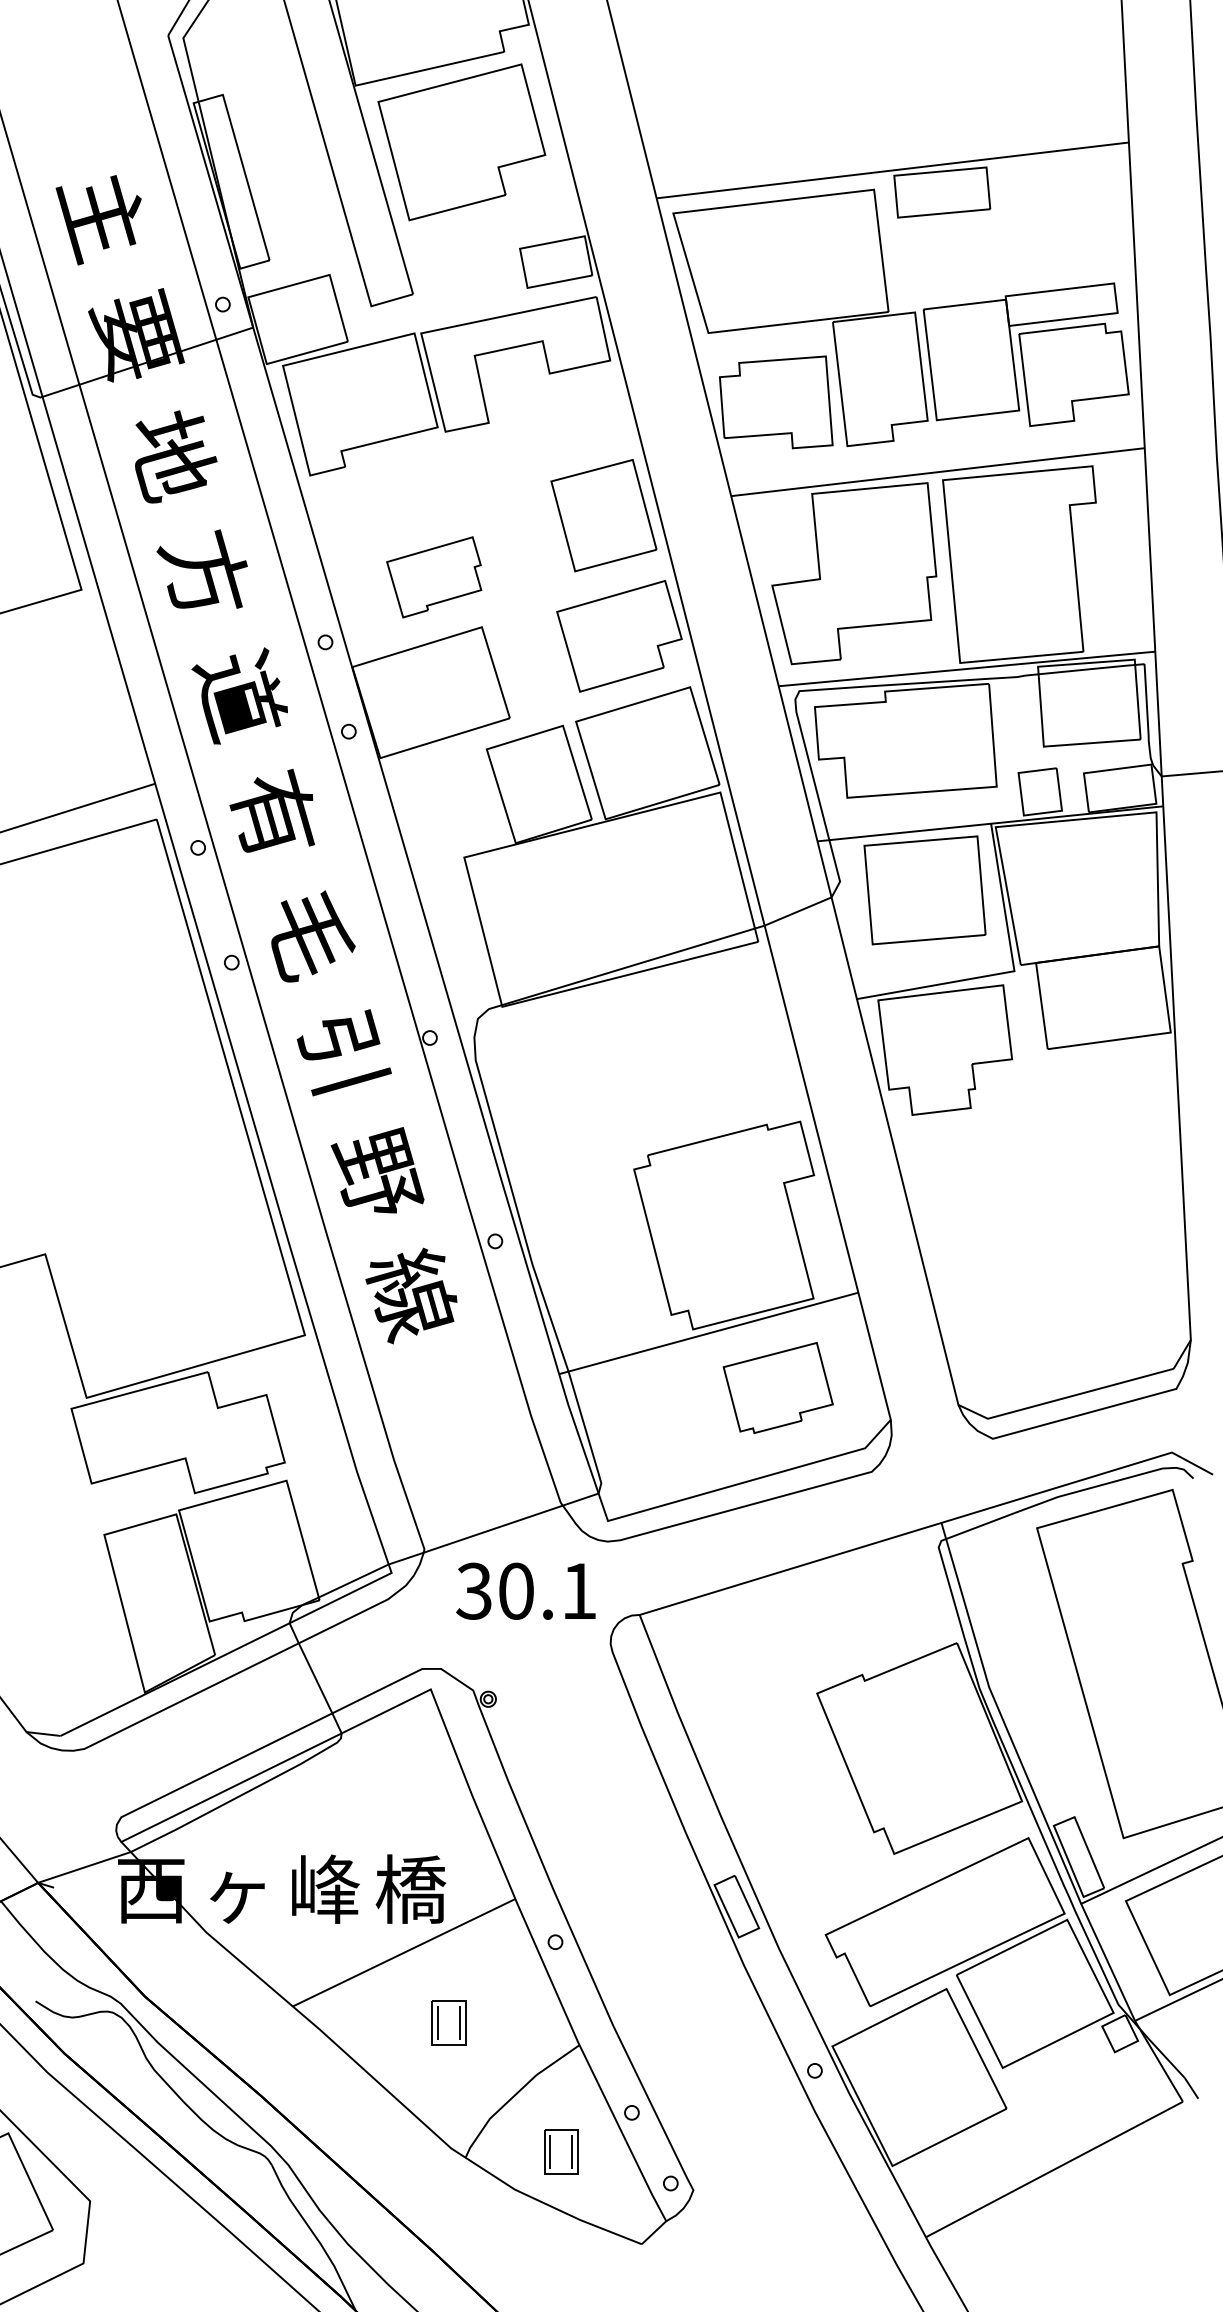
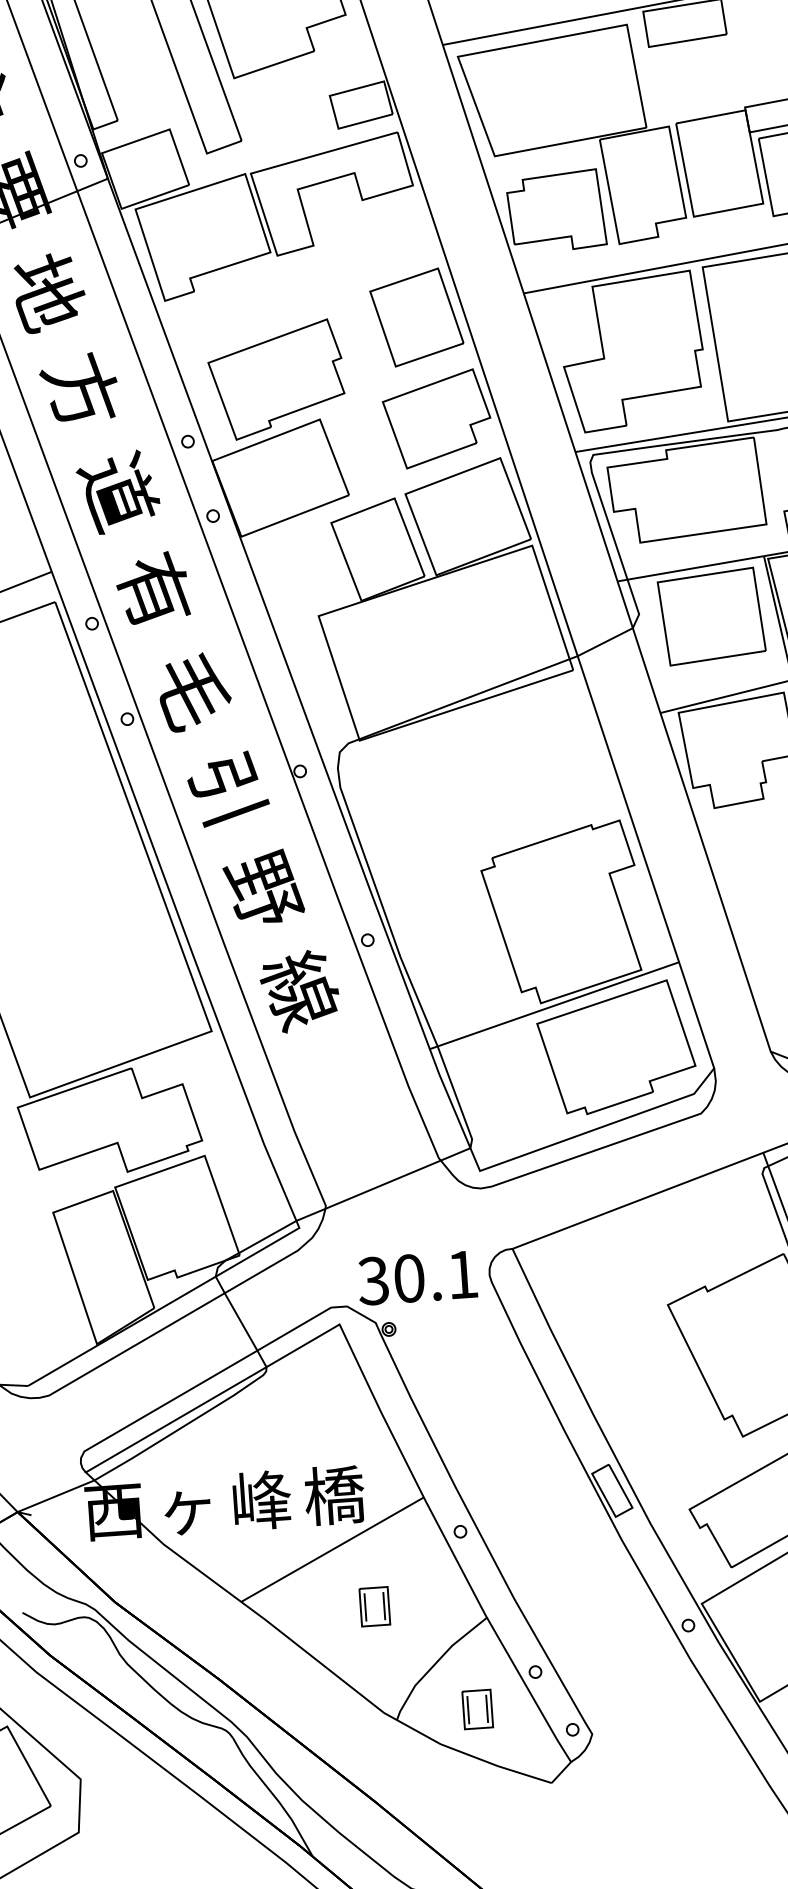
part: (433, 577) -> (275, 380), size x1.67
part: (778, 1387) -> (616, 1047), size x1.67
text: (525, 1590) -> (417, 1277), moved

